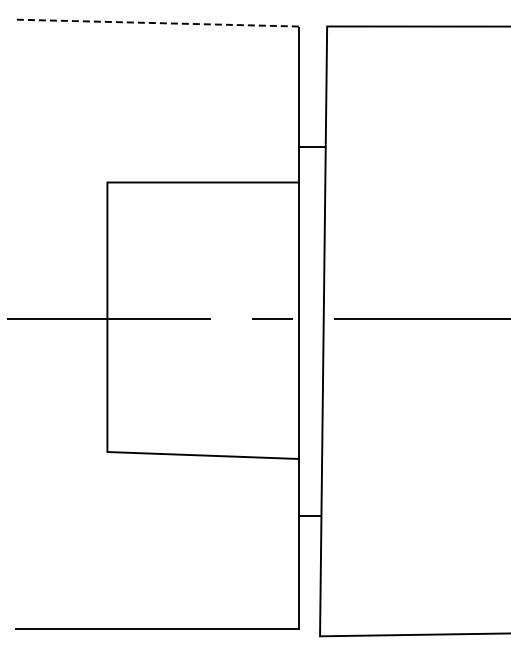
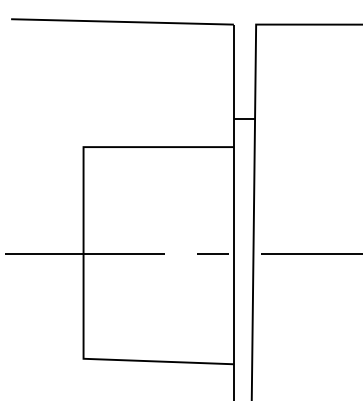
line: (156, 23) -> (122, 22), dashed -> solid

